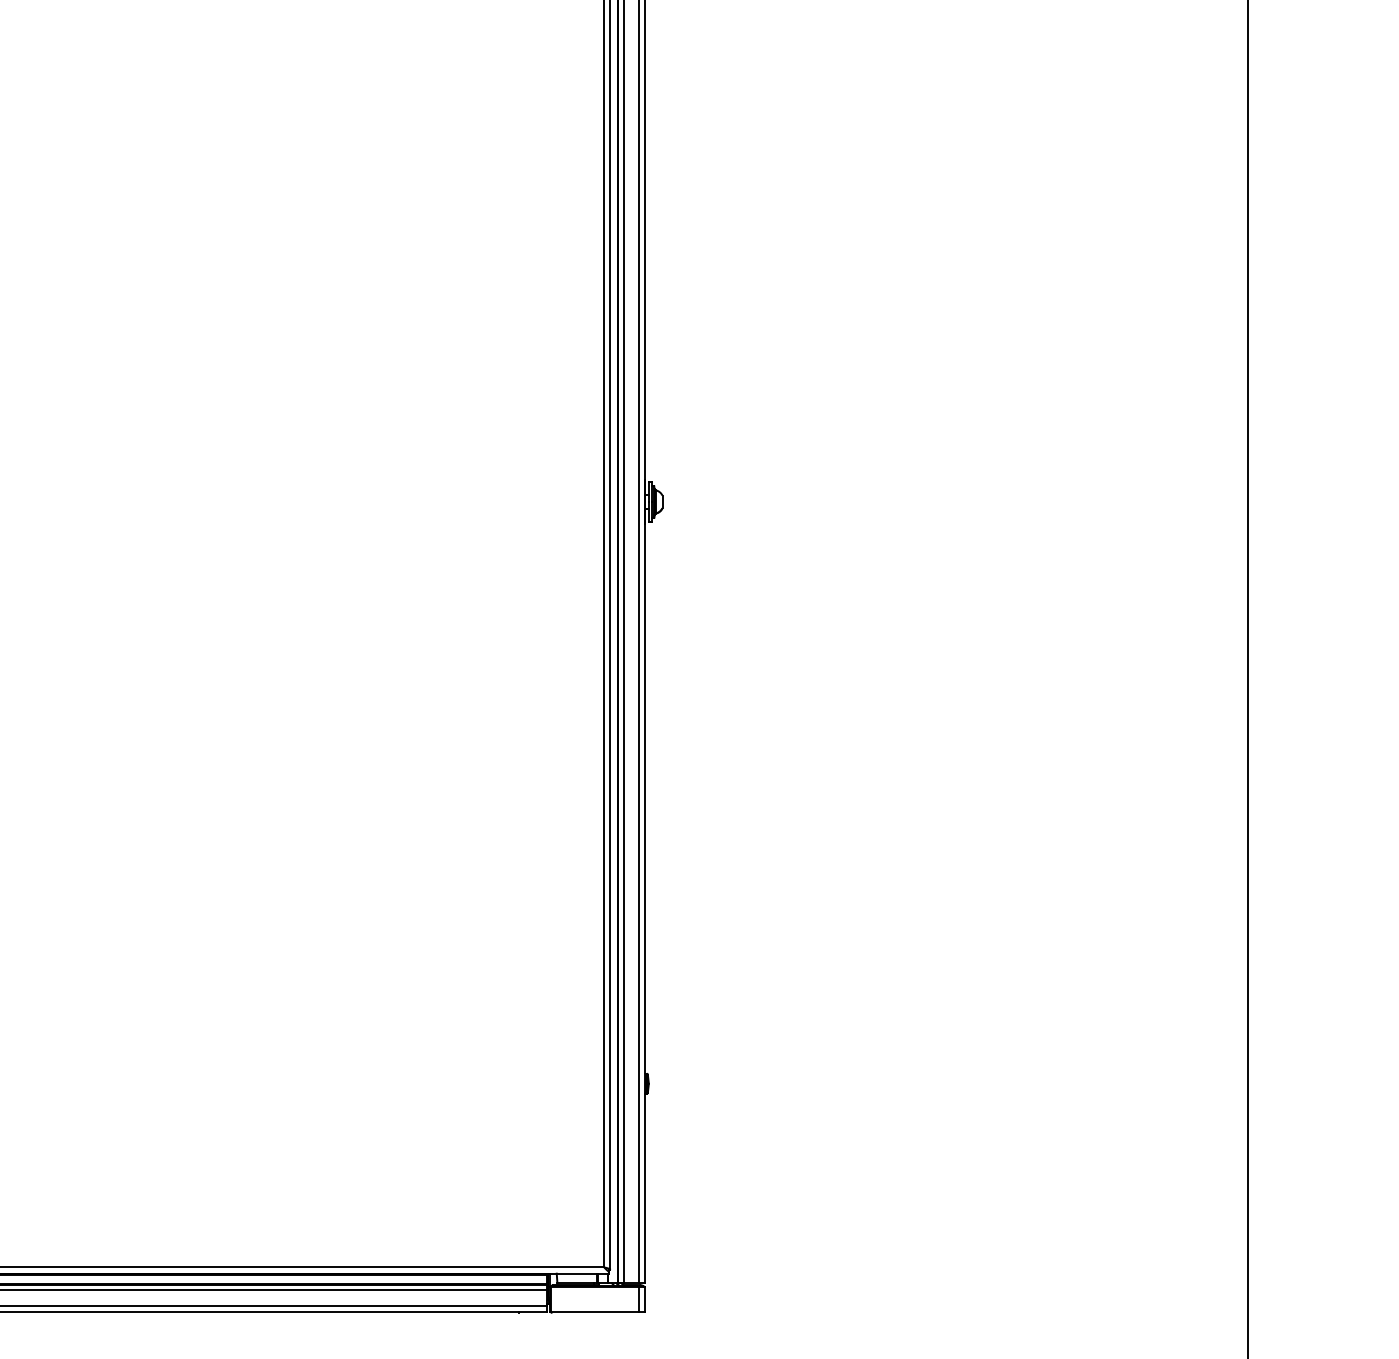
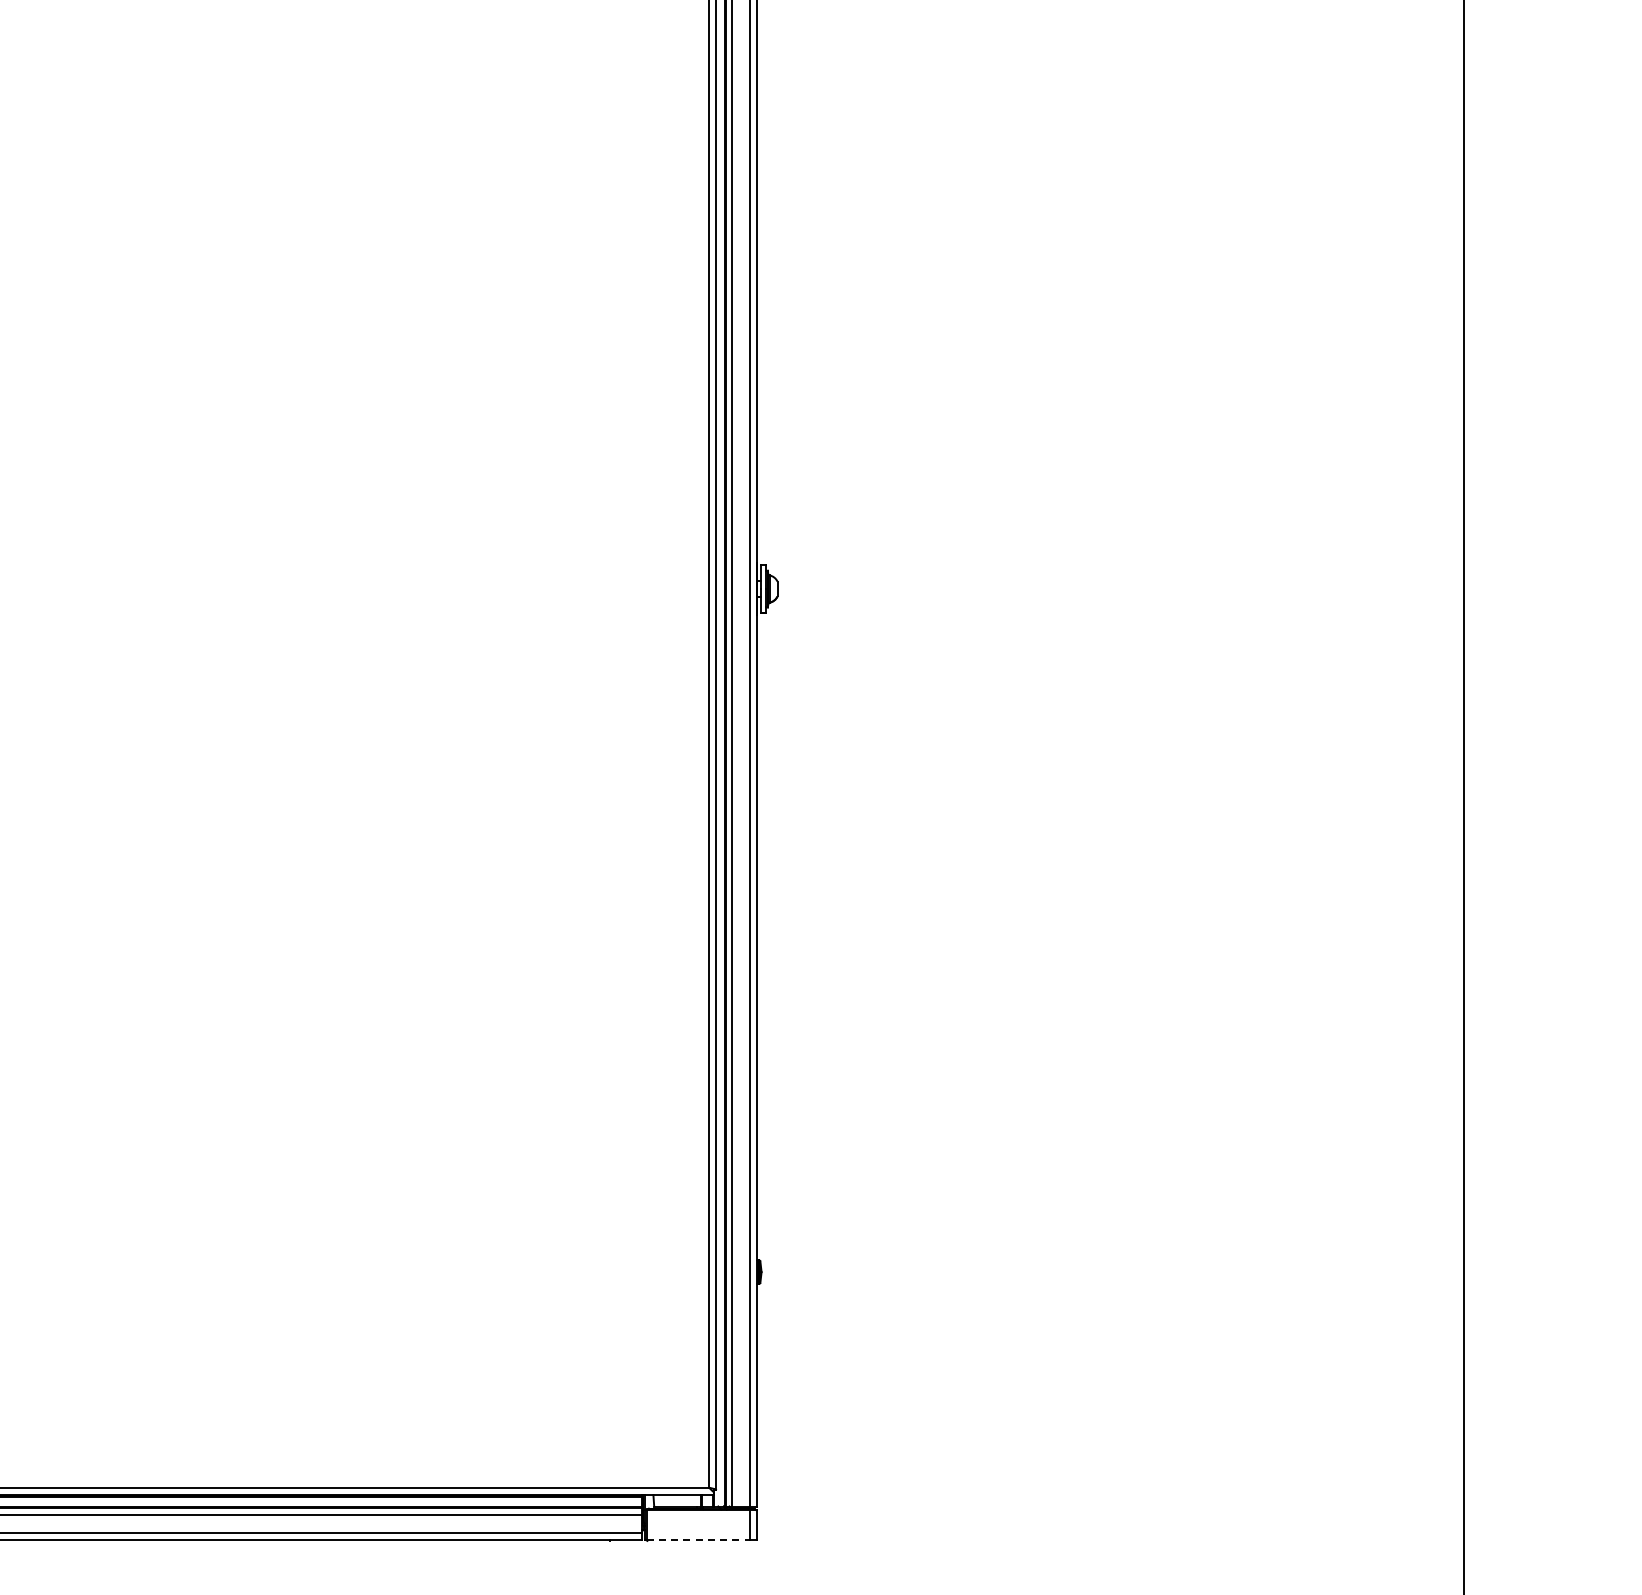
line: (595, 1312) -> (698, 1540), solid -> dashed

